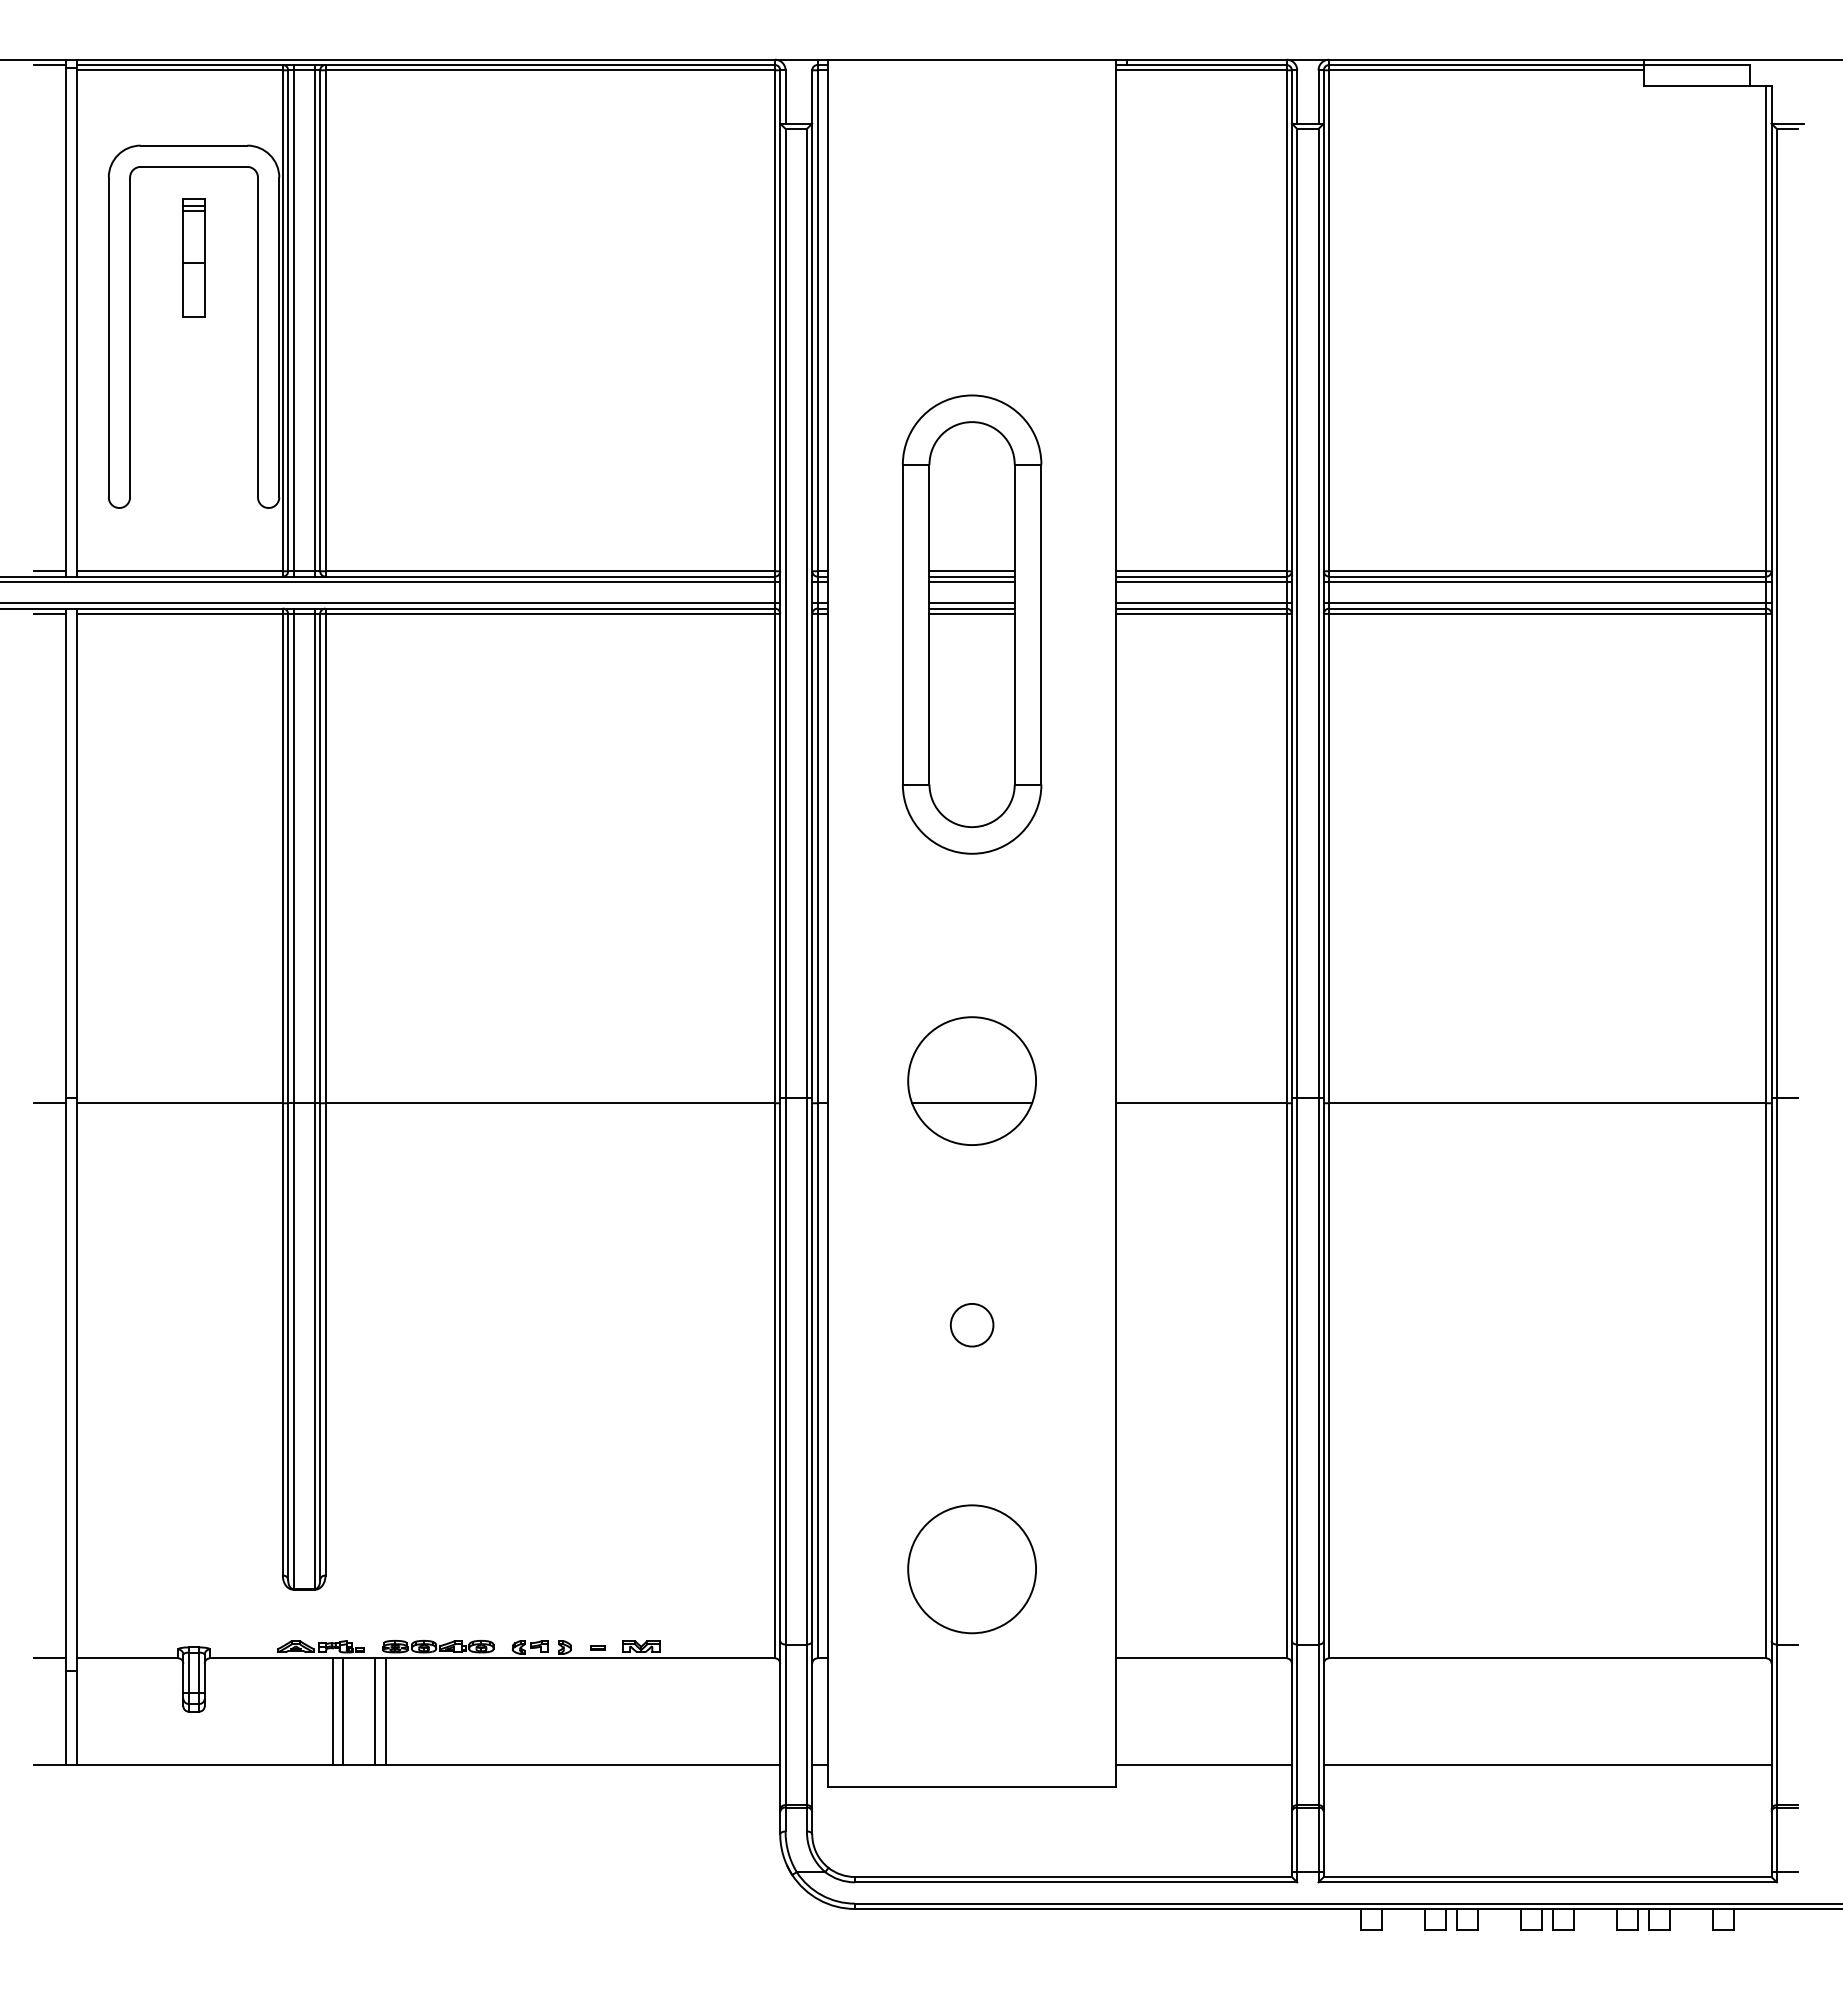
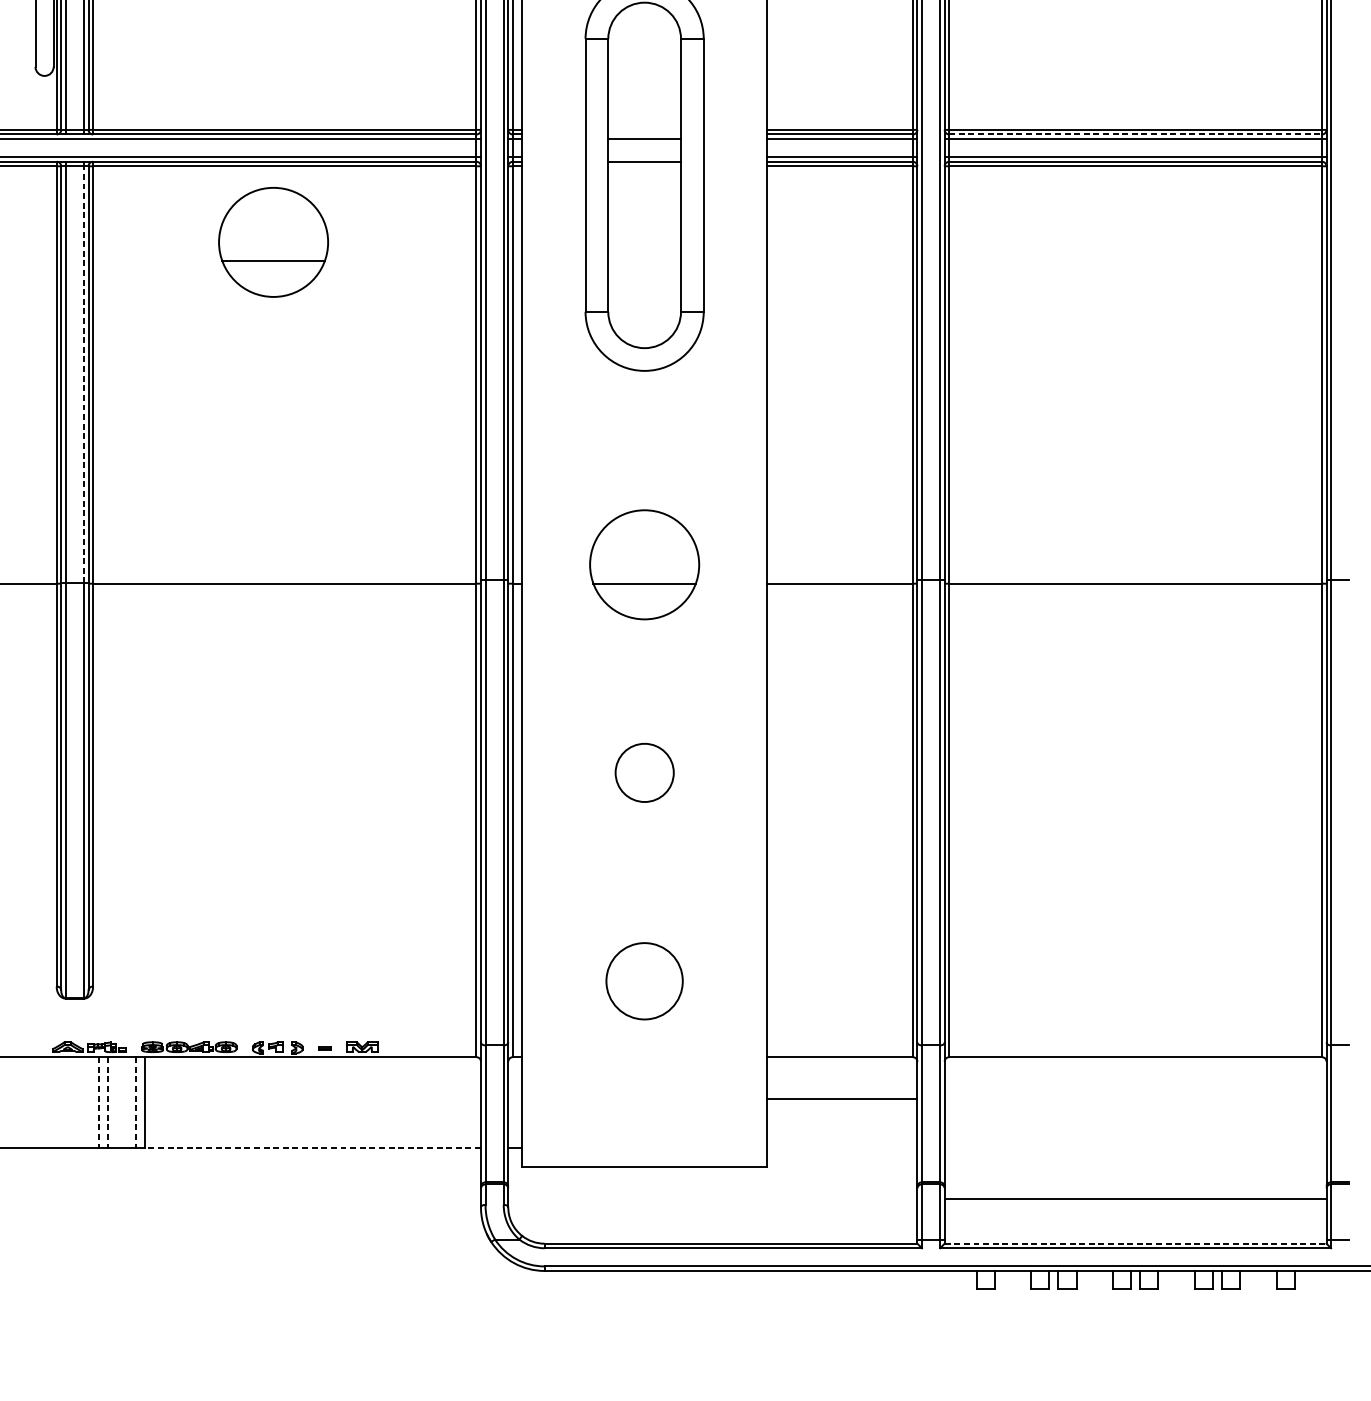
line: (971, 571) -> (644, 130), removed
line: (971, 576) -> (644, 134), removed
line: (1547, 576) -> (1135, 134), solid -> dashed
line: (971, 603) -> (644, 157), removed
line: (971, 613) -> (644, 165), removed
part: (536, 702) -> (273, 241), added
line: (314, 857) -> (83, 374), solid -> dashed
circle: (971, 1325) -> (644, 773), size x1.6
circle: (971, 1569) -> (644, 981), size x0.7
line: (332, 1712) -> (99, 1103), solid -> dashed
line: (343, 1712) -> (108, 1103), solid -> dashed
line: (375, 1712) -> (135, 1103), solid -> dashed
line: (582, 1765) -> (312, 1148), solid -> dashed
line: (1203, 1765) -> (842, 1099), moved
line: (1547, 1765) -> (1135, 1198), moved
line: (1547, 1877) -> (1135, 1244), solid -> dashed

